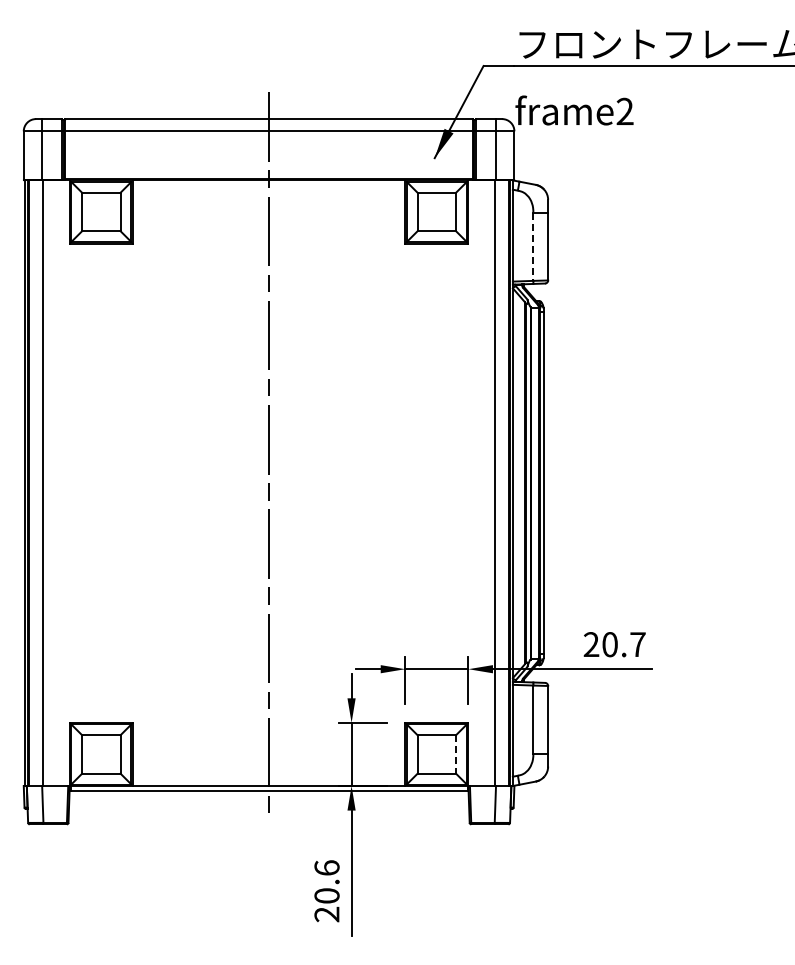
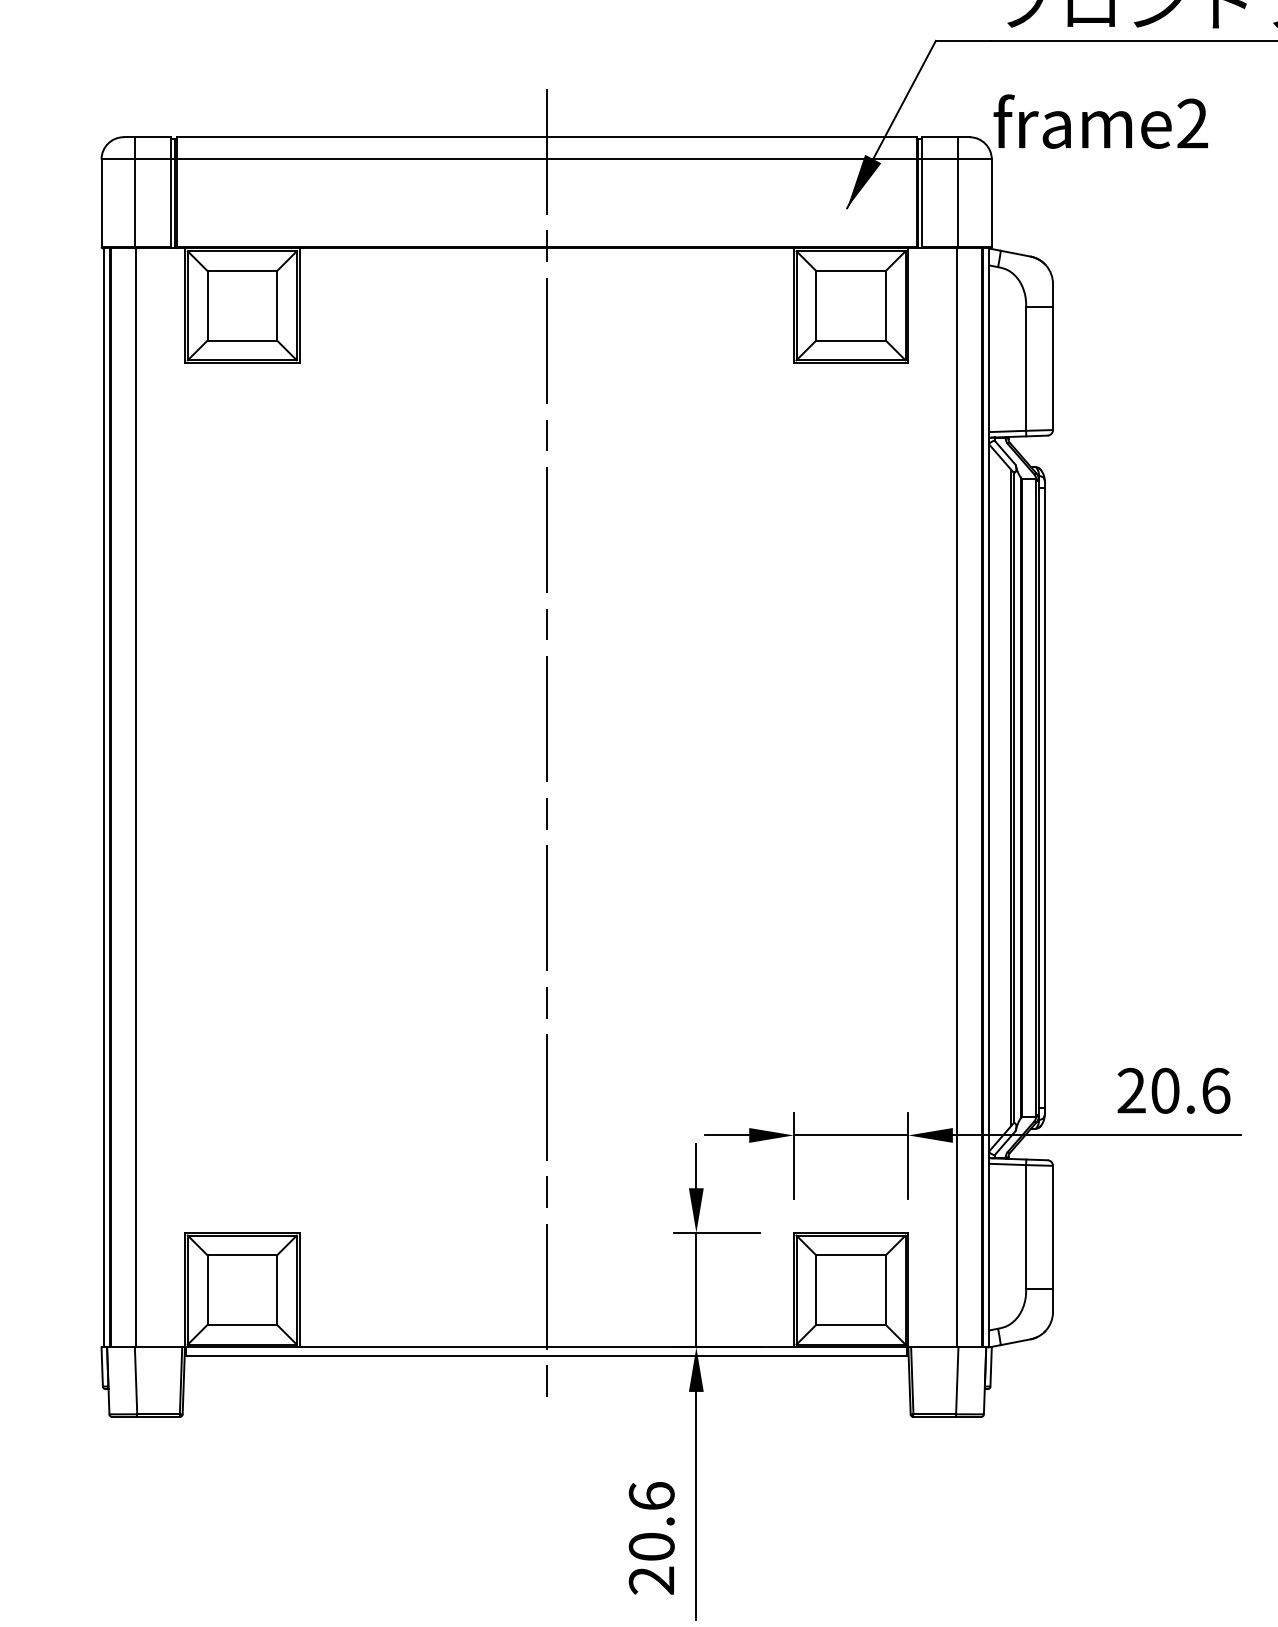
line: (533, 247) -> (1026, 370), dashed -> solid
text: (637, 644) -> (1215, 1090), 20.7 -> 20.6
line: (456, 754) -> (886, 1290), dashed -> solid

